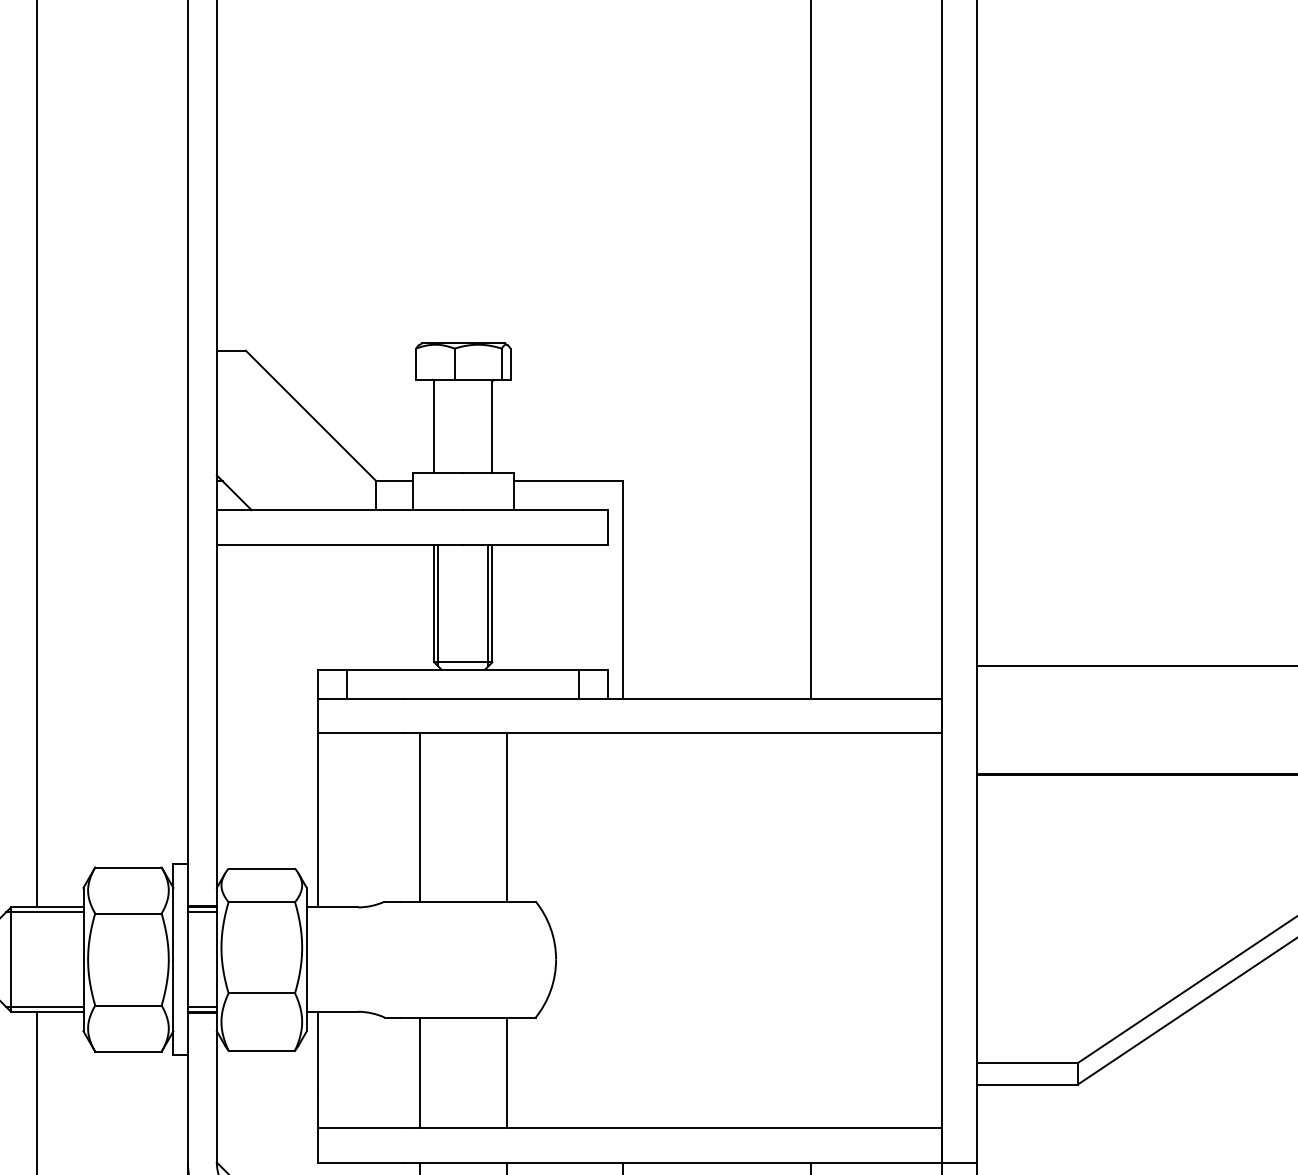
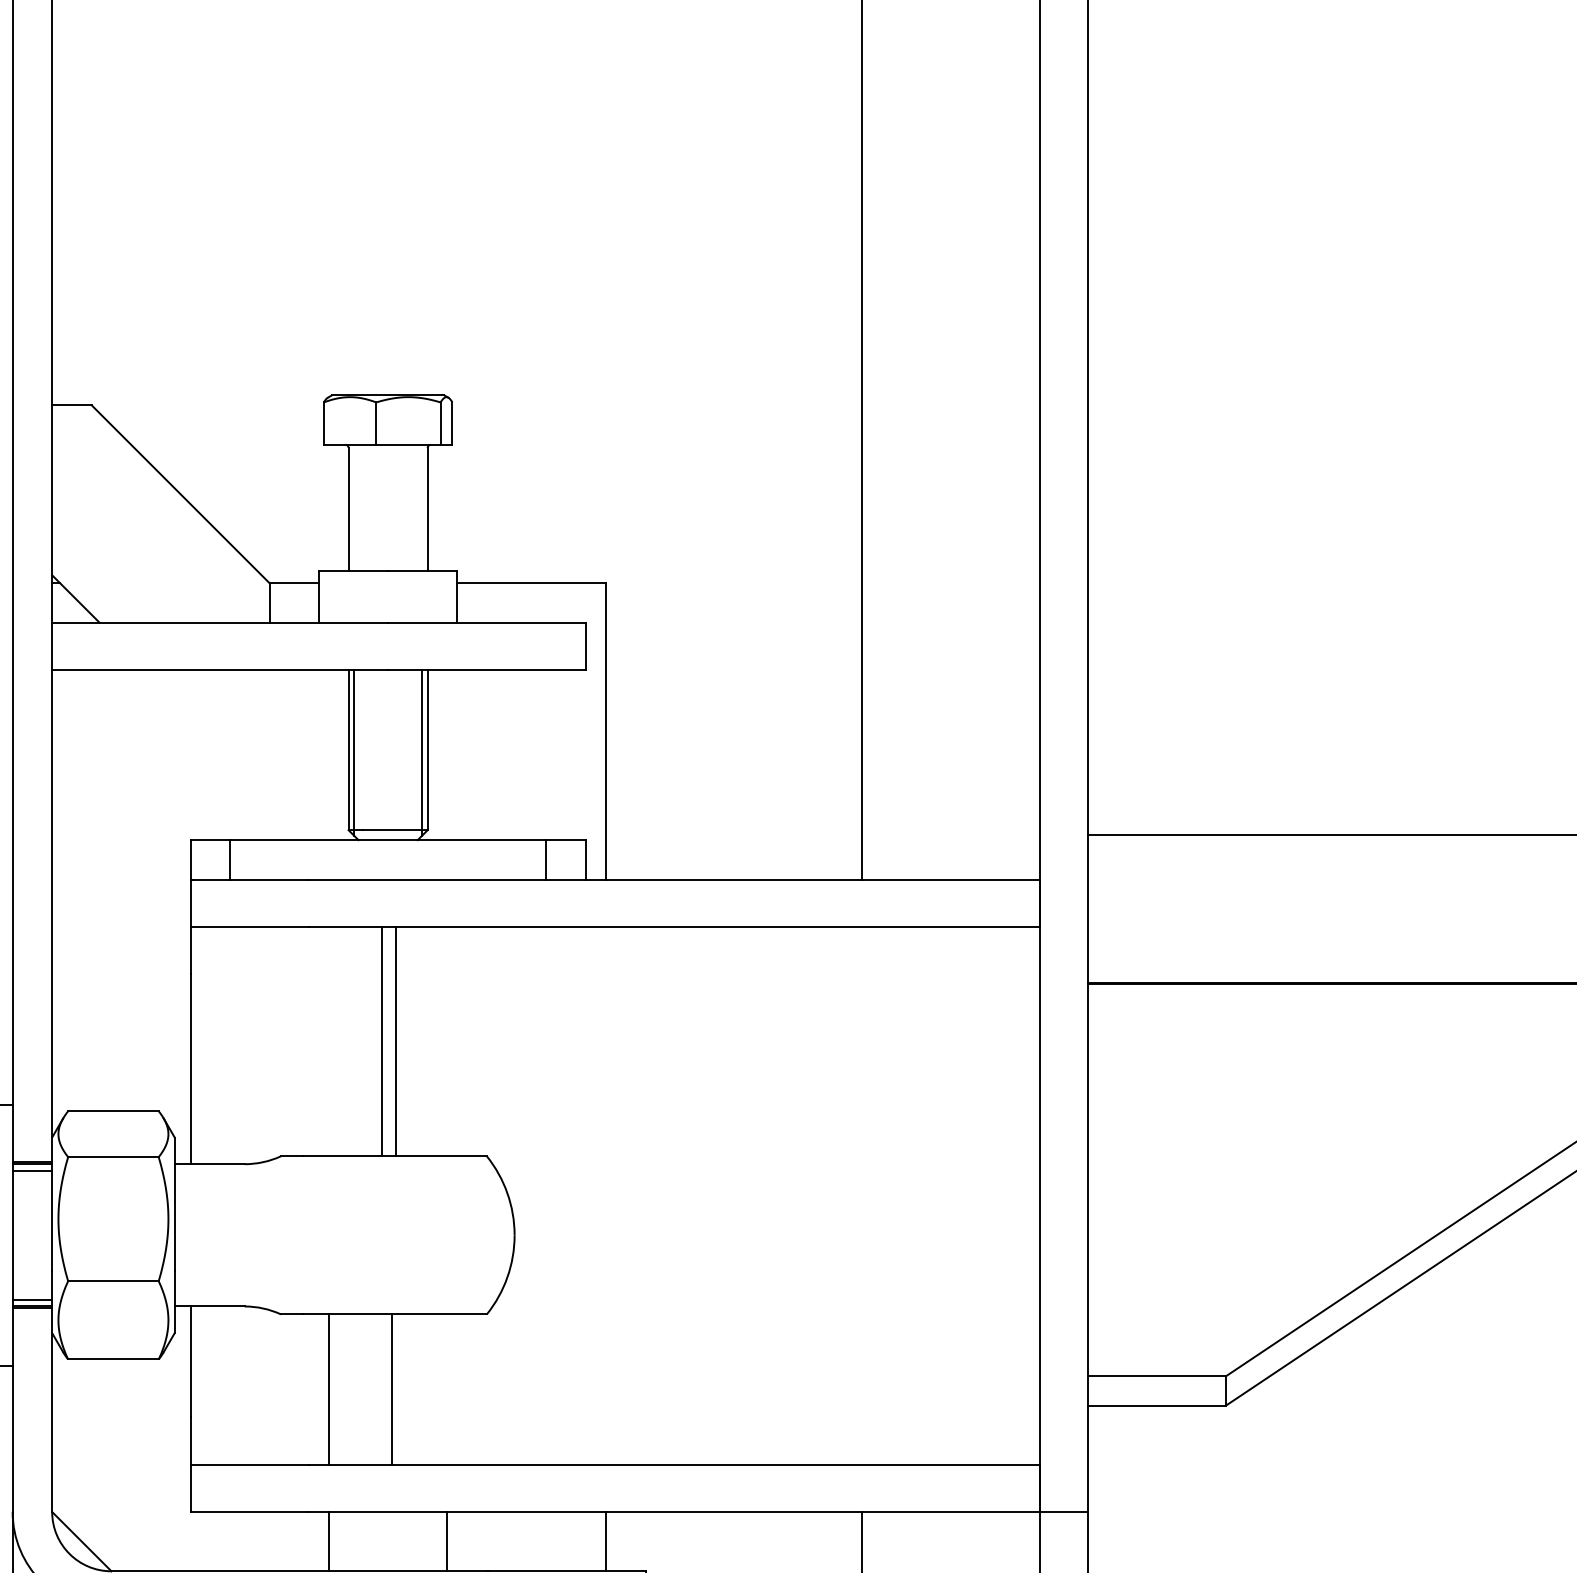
line: (419, 817) -> (381, 1041), moved
line: (506, 817) -> (395, 1041), moved
line: (506, 1072) -> (391, 1389), moved

